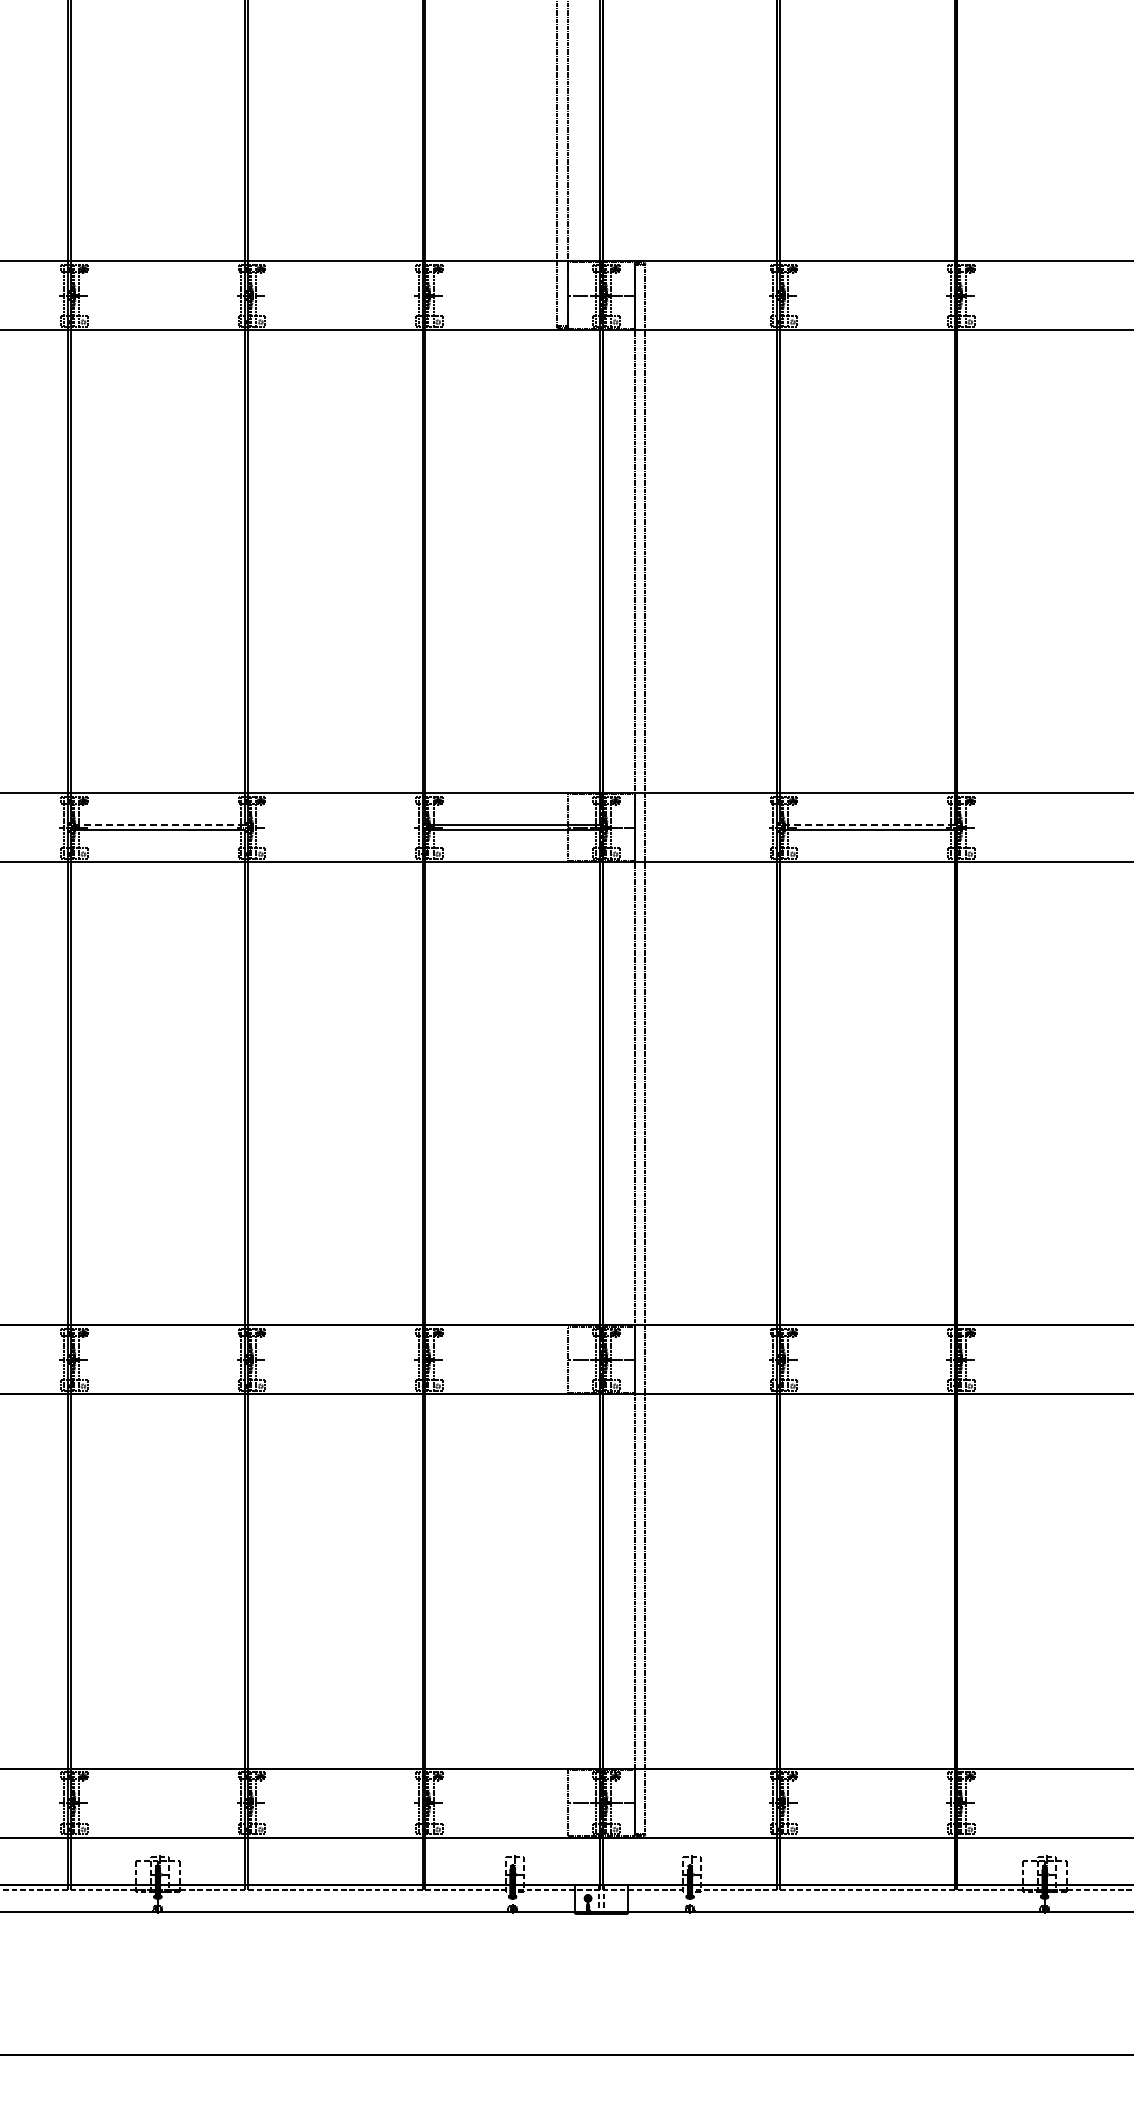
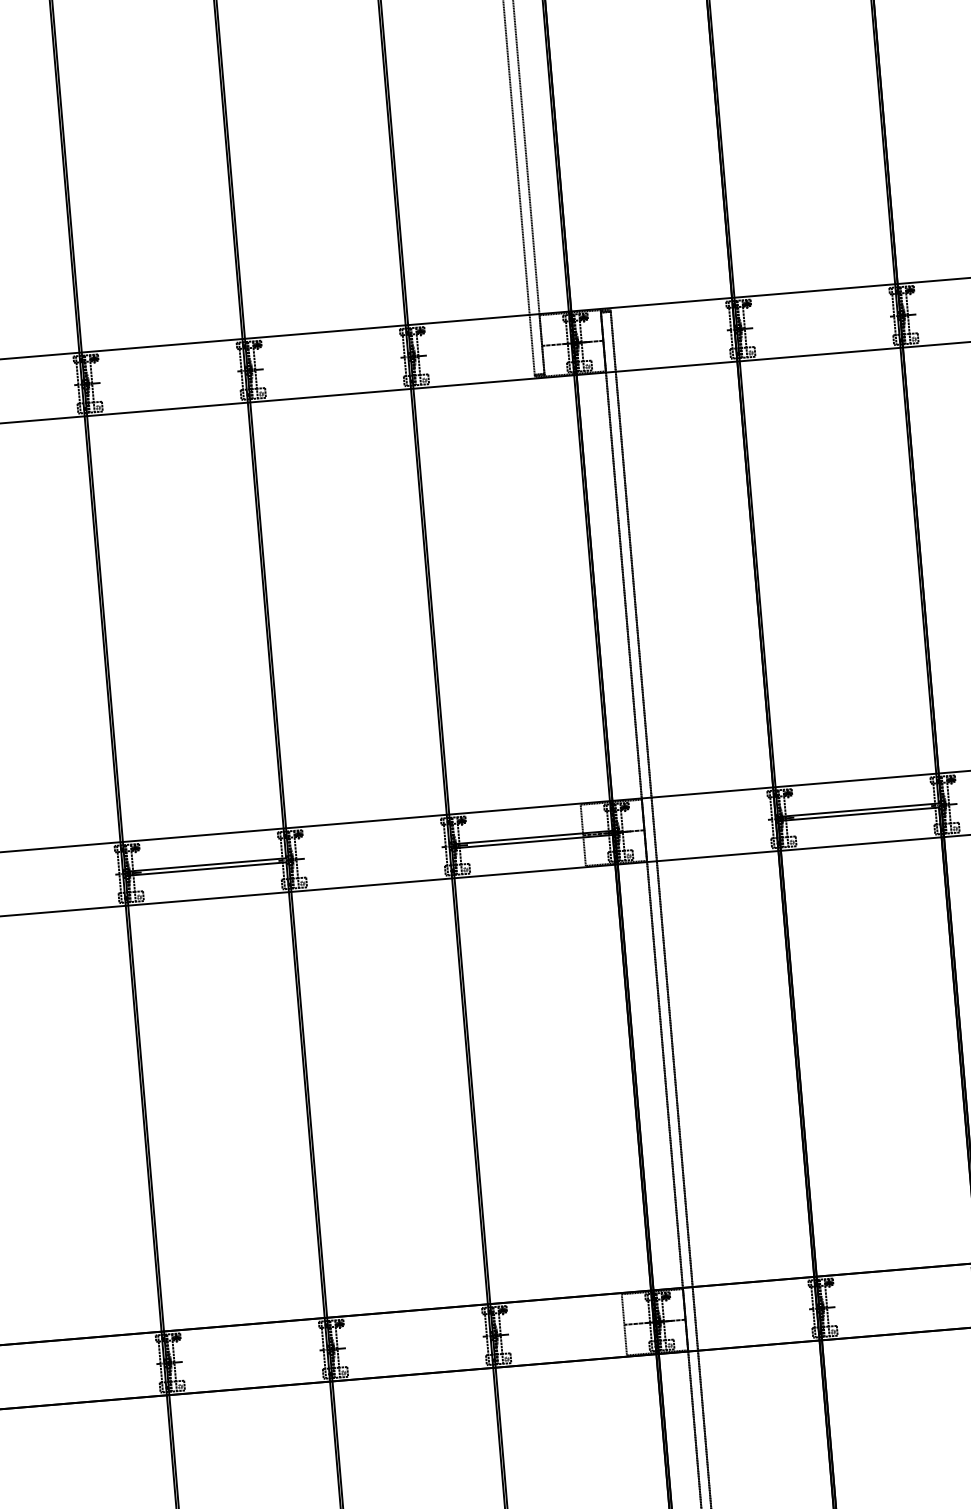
line: (157, 825) -> (205, 865), dashed -> solid
line: (866, 825) -> (857, 810), dashed -> solid

